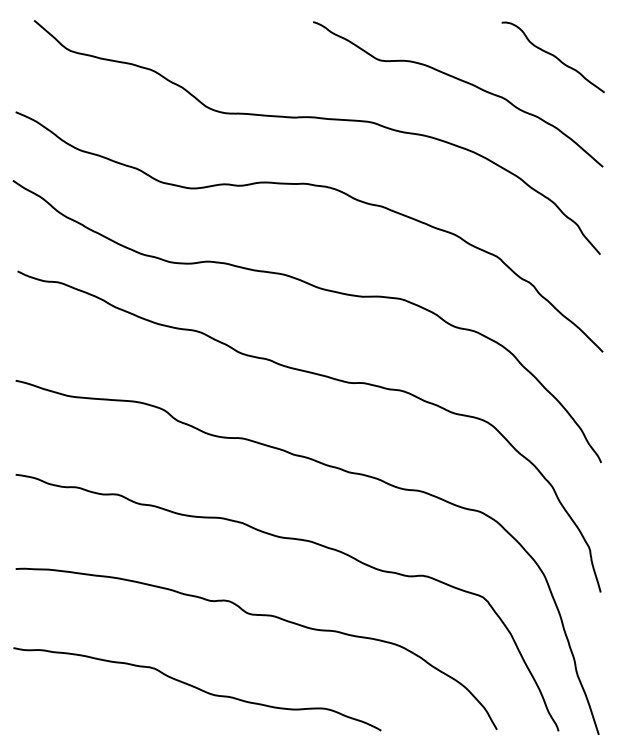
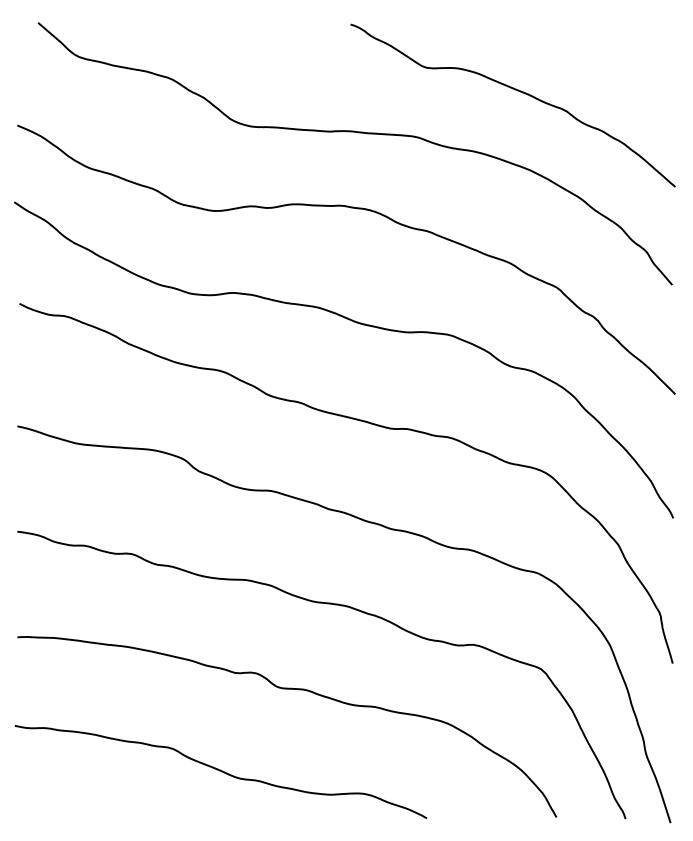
curve: (554, 56) -> (620, 63), removed

